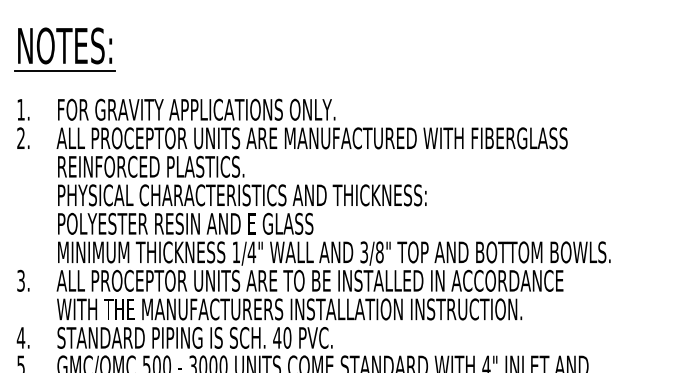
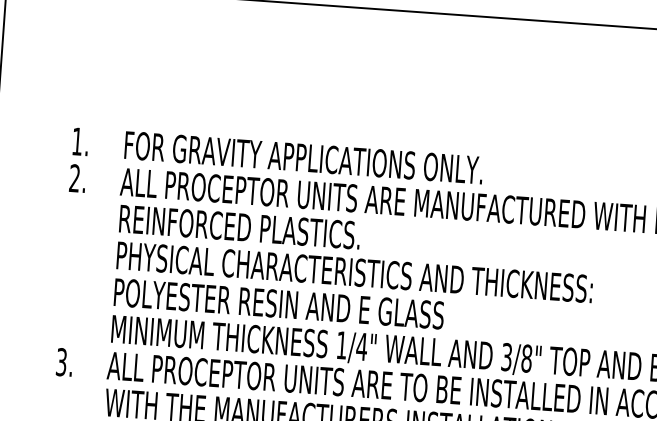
part: (64, 49) -> (139, 67), removed

